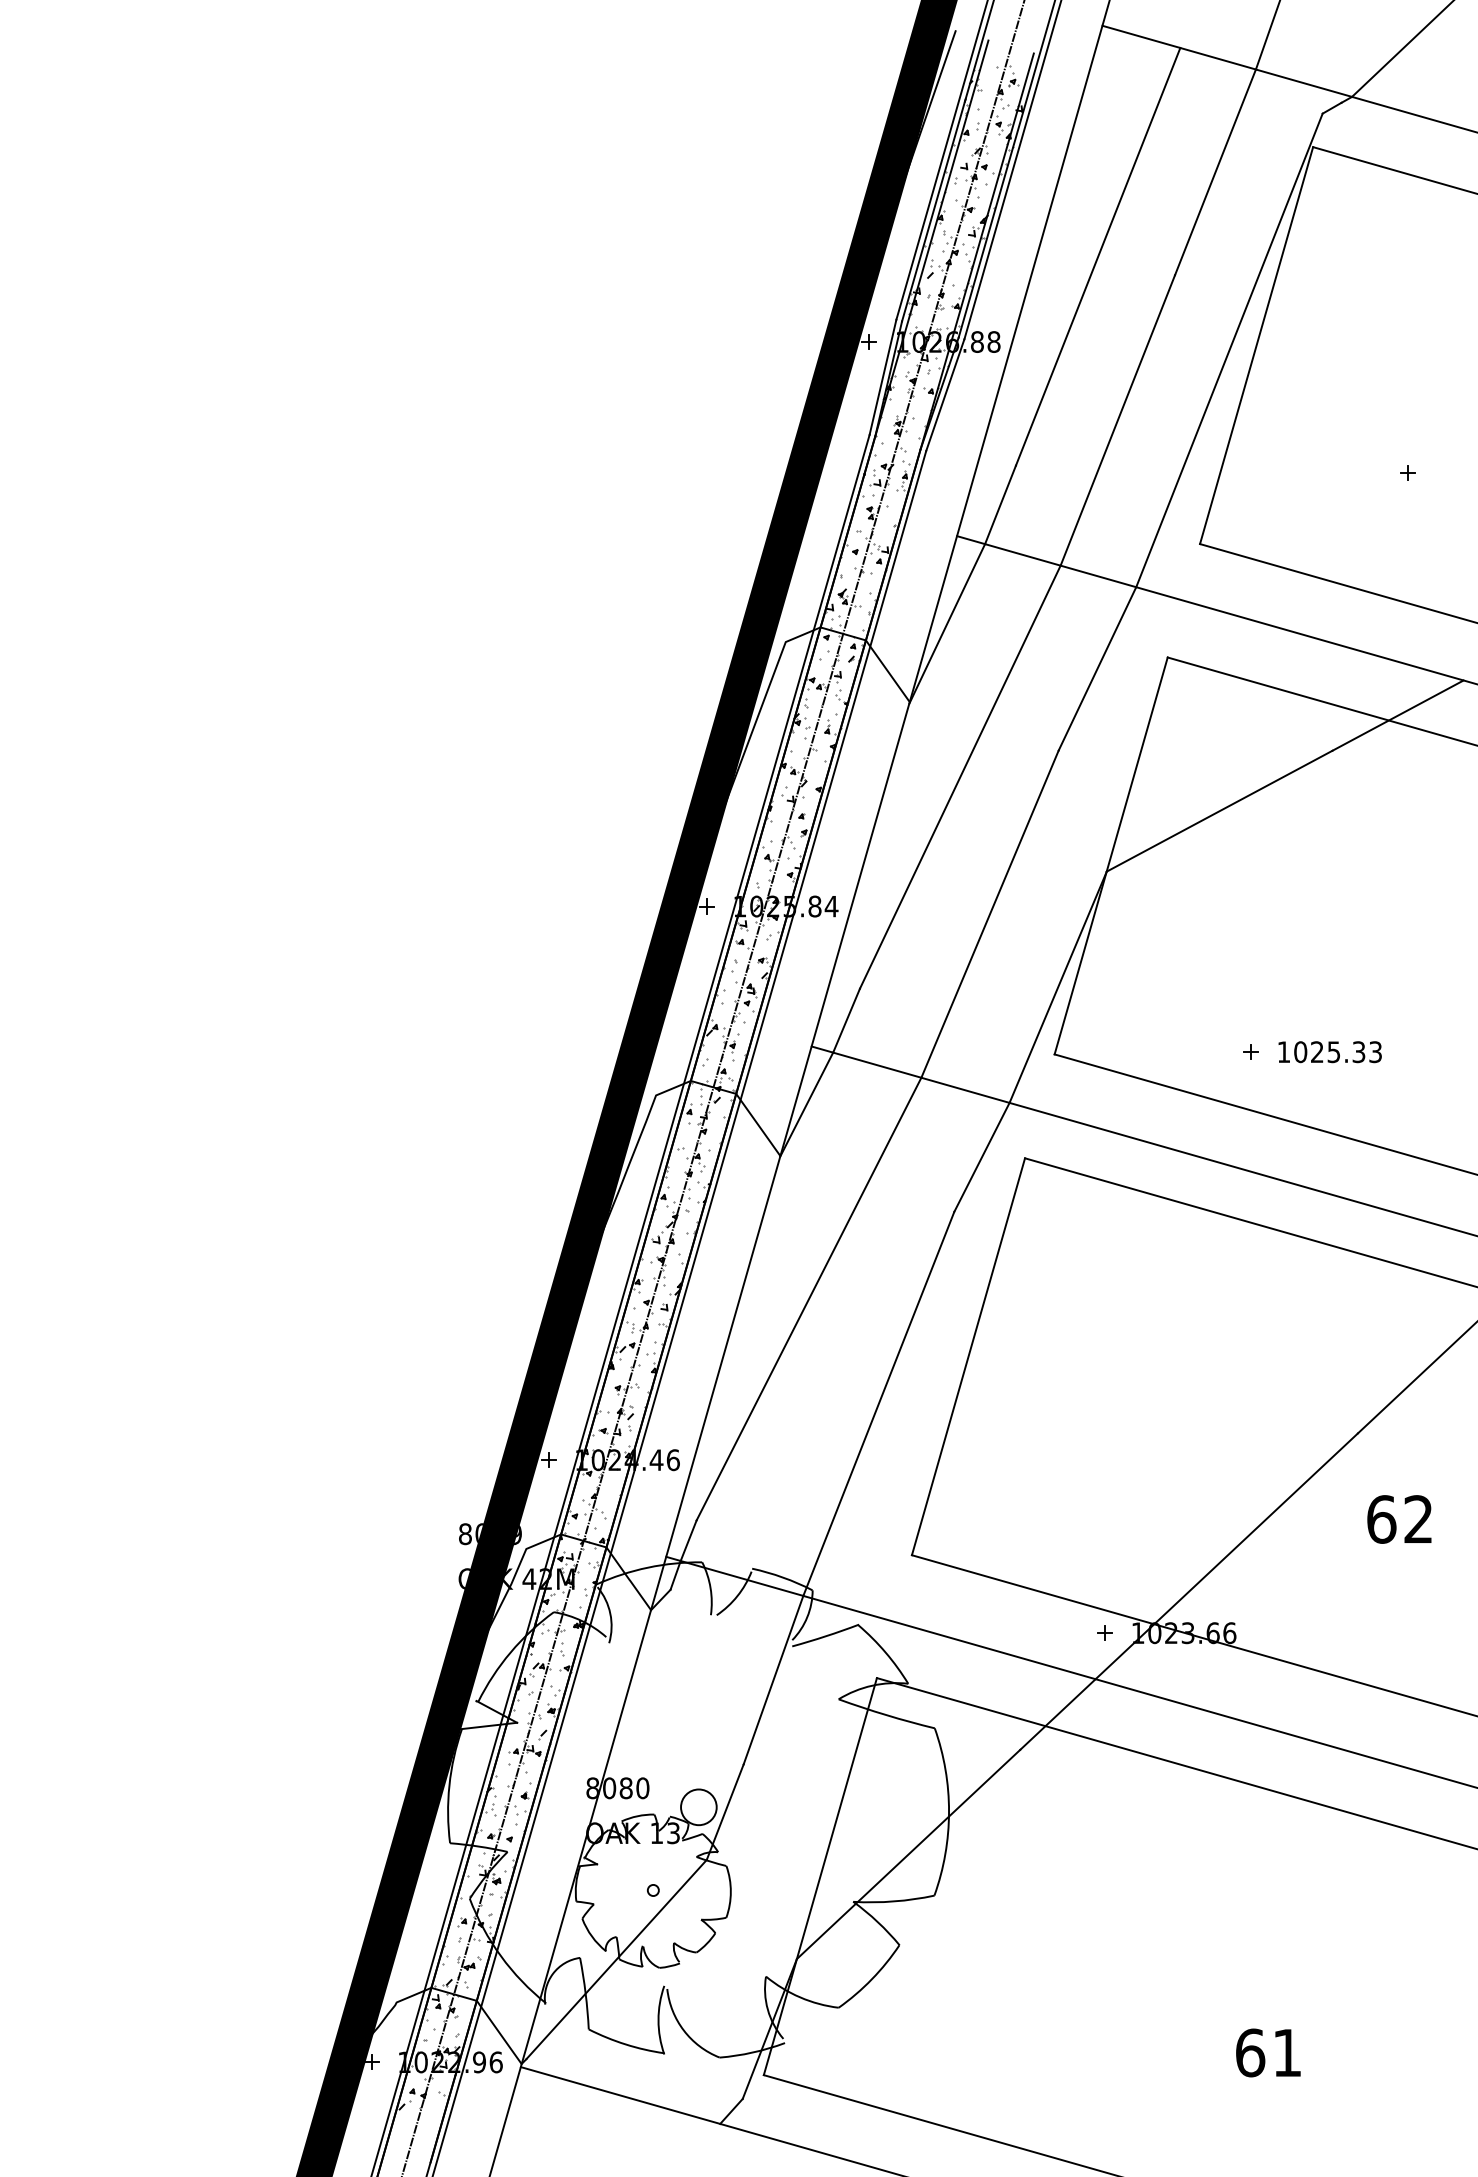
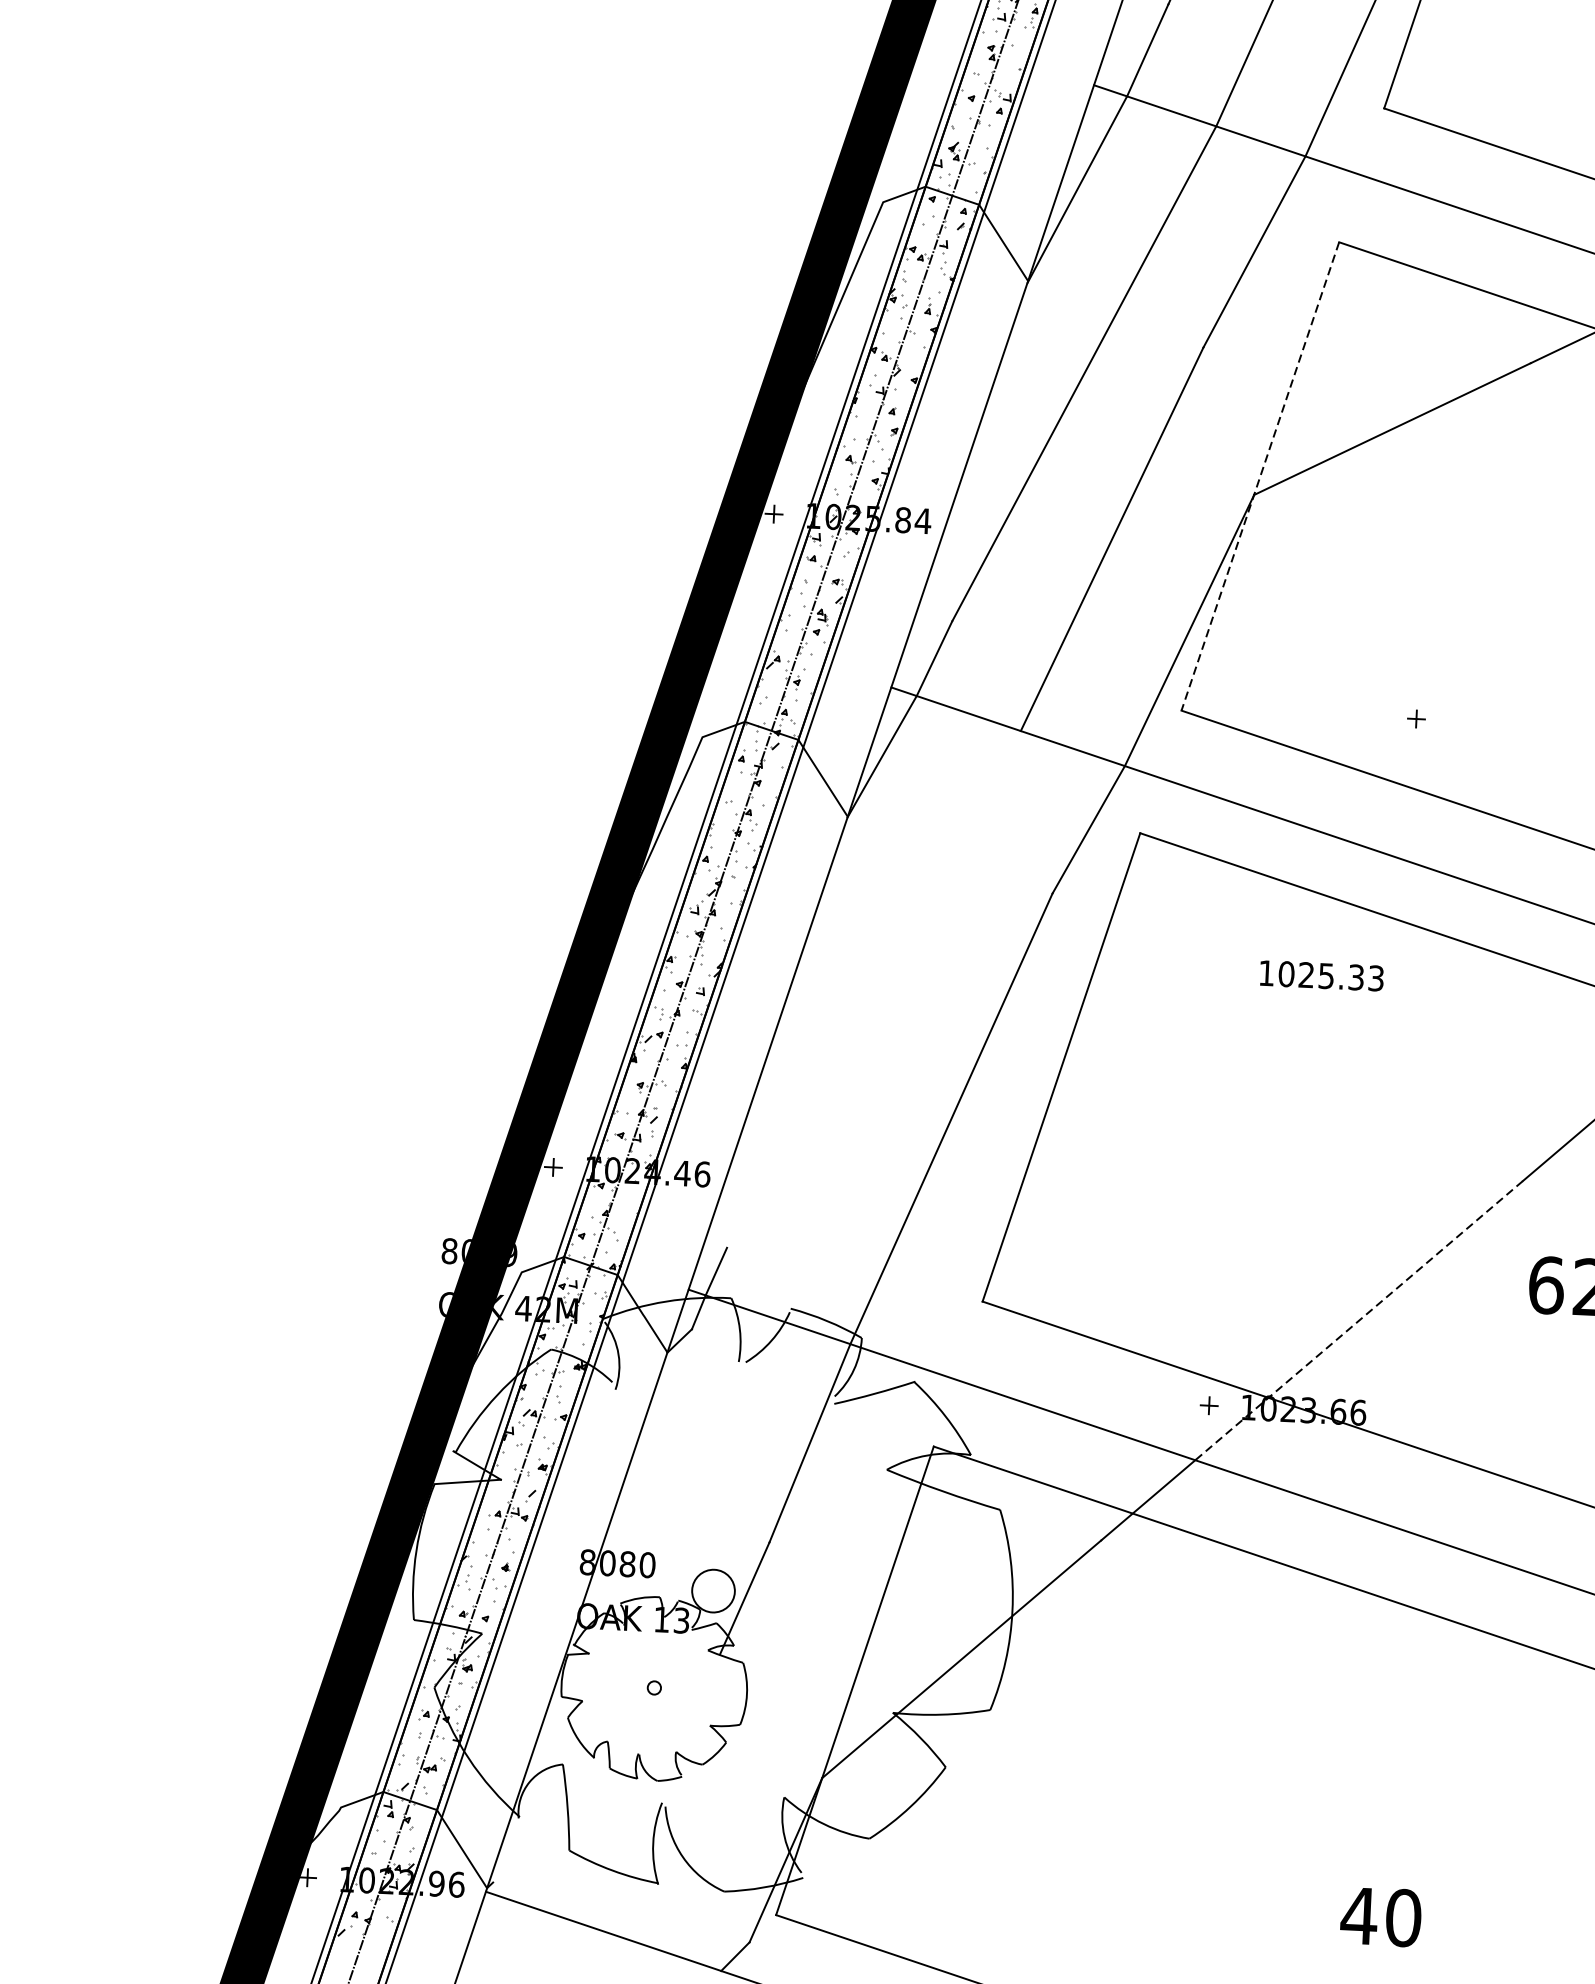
line: (1111, 856) -> (1260, 477), solid -> dashed
text: (1329, 1052) -> (1321, 976), moved
line: (808, 1298) -> (873, 988), removed
line: (1226, 1556) -> (1358, 1320), solid -> dashed
line: (616, 1959) -> (606, 1768), removed
text: (1268, 2052) -> (1381, 1916), 61 -> 40

